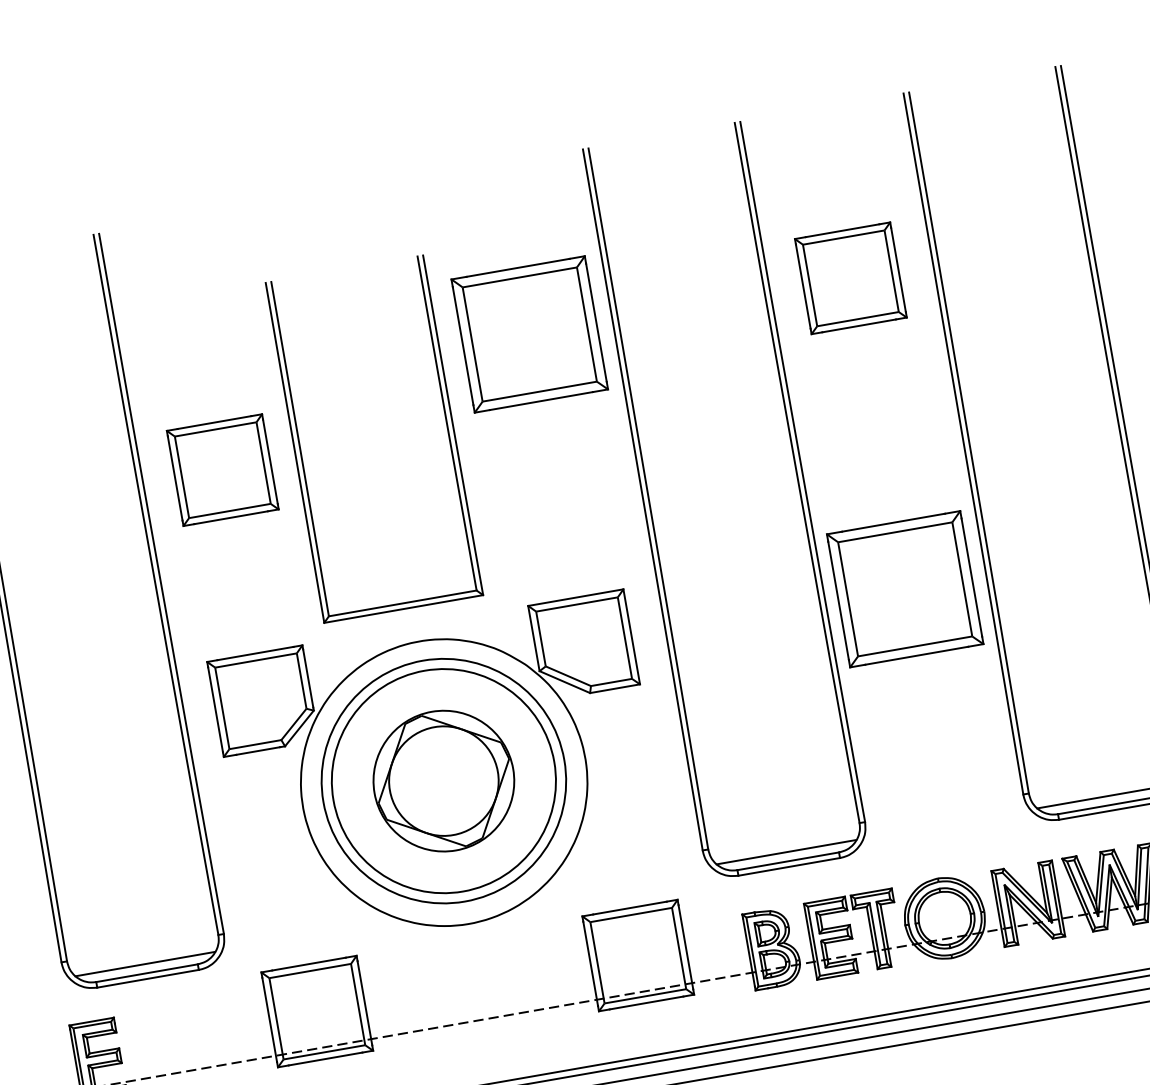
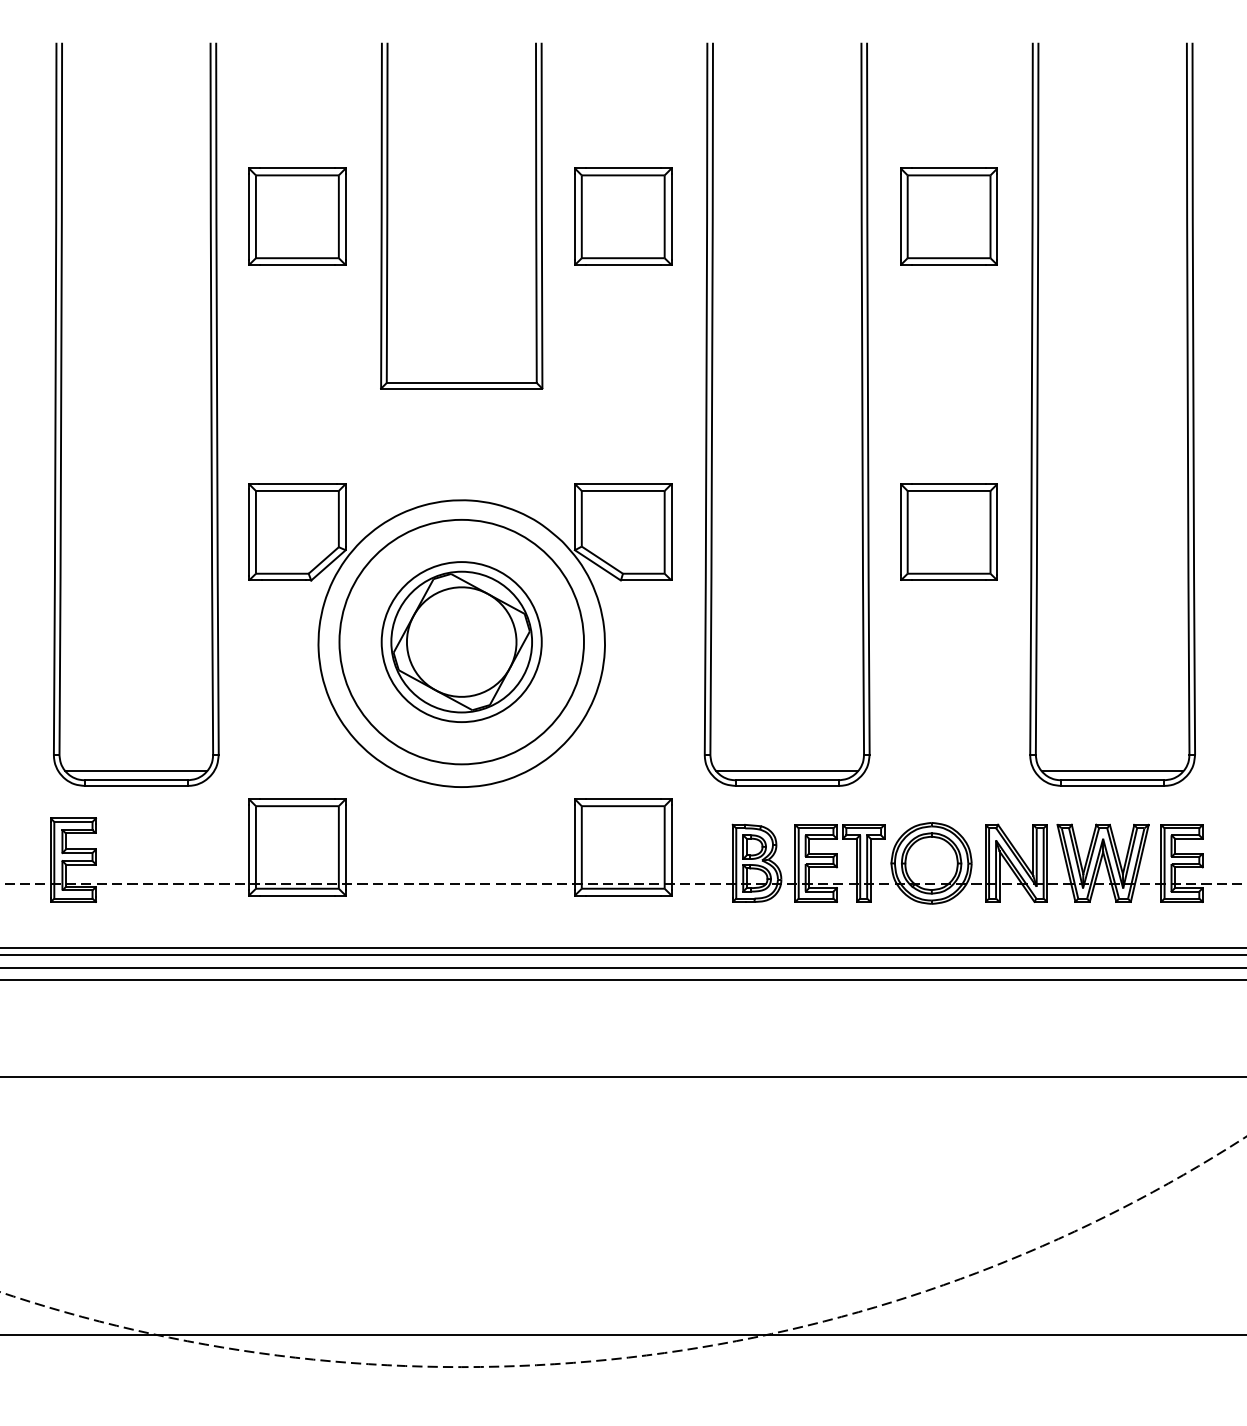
part: (530, 334) -> (623, 216), size x0.71
part: (301, 451) -> (388, 215), moved
part: (222, 469) -> (297, 216), moved
part: (904, 588) -> (948, 531), size x0.71
circle: (443, 781) -> (461, 642), size x0.71

